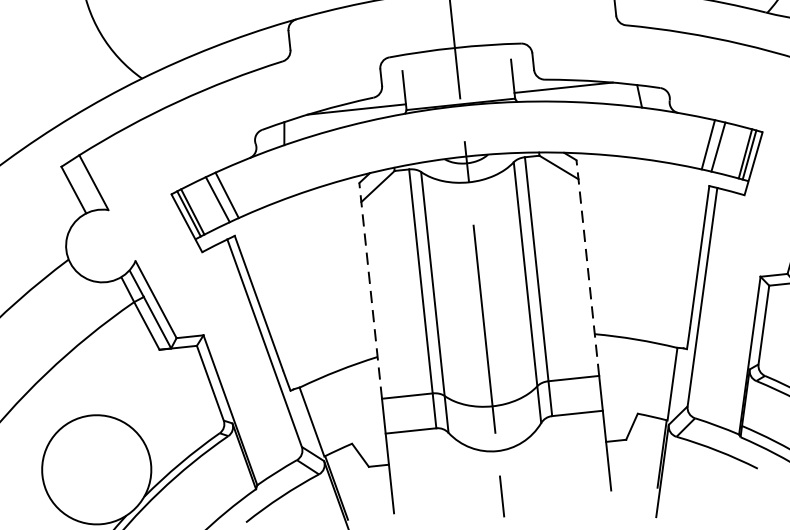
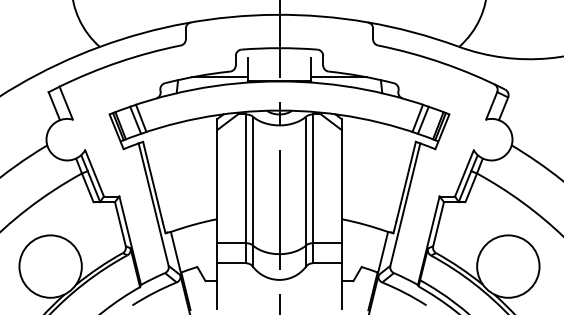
line: (587, 268) -> (341, 181), dashed -> solid
line: (371, 291) -> (217, 181), dashed -> solid

